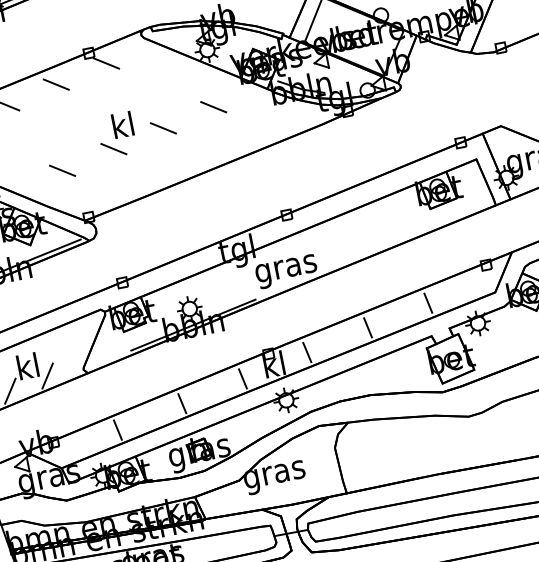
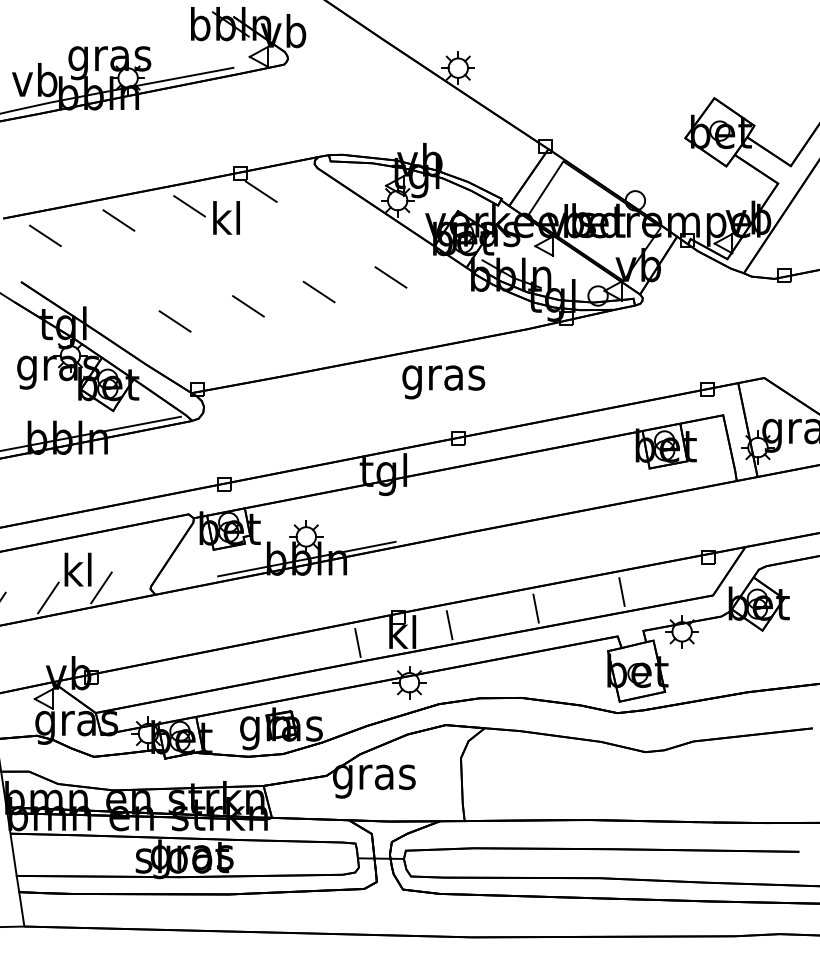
text: (122, 124) -> (226, 217), moved
text: (286, 271) -> (443, 382), moved
line: (182, 403) -> (271, 659), removed
line: (117, 430) -> (179, 677), removed

